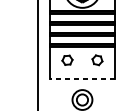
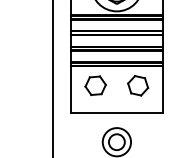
part: (67, 60) -> (95, 85), size x1.43
part: (97, 60) -> (138, 85), size x1.43
line: (82, 79) -> (116, 113), dashed -> solid

